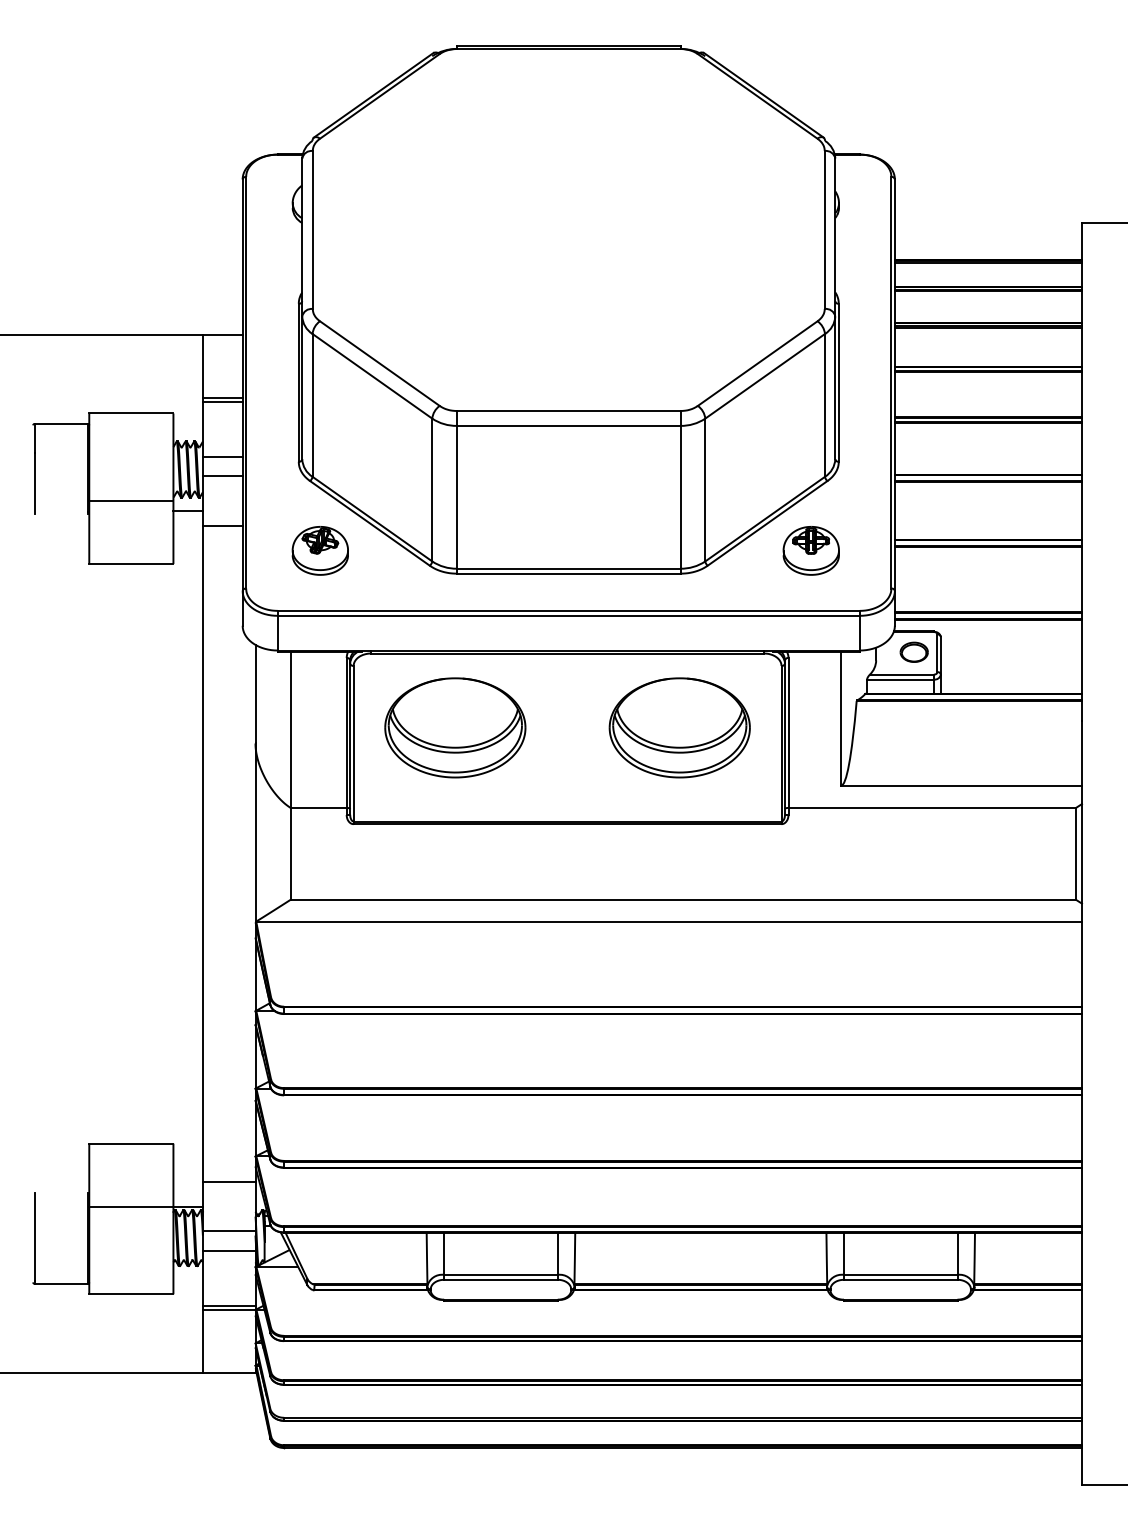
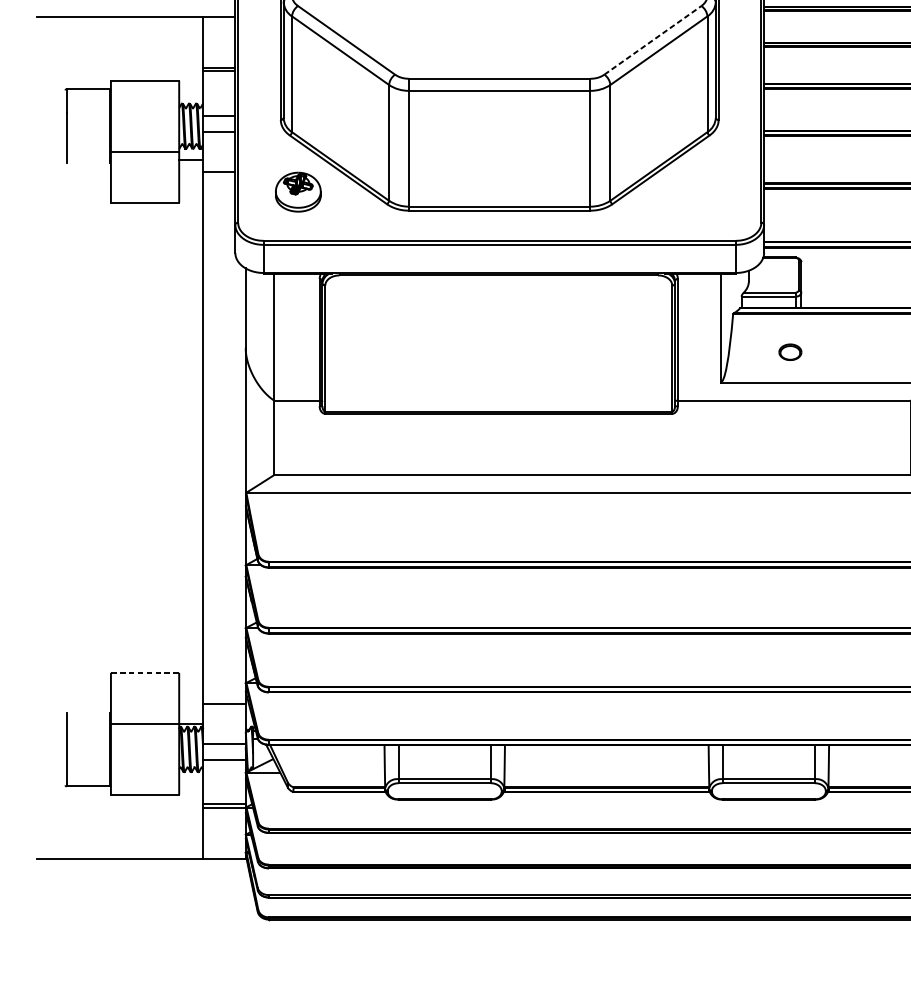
line: (758, 363) -> (653, 40), solid -> dashed
part: (810, 550) -> (695, 191), removed
part: (913, 651) -> (789, 351), moved
part: (455, 727) -> (407, 335), removed
part: (679, 727) -> (589, 335), removed
line: (131, 1143) -> (145, 672), solid -> dashed

